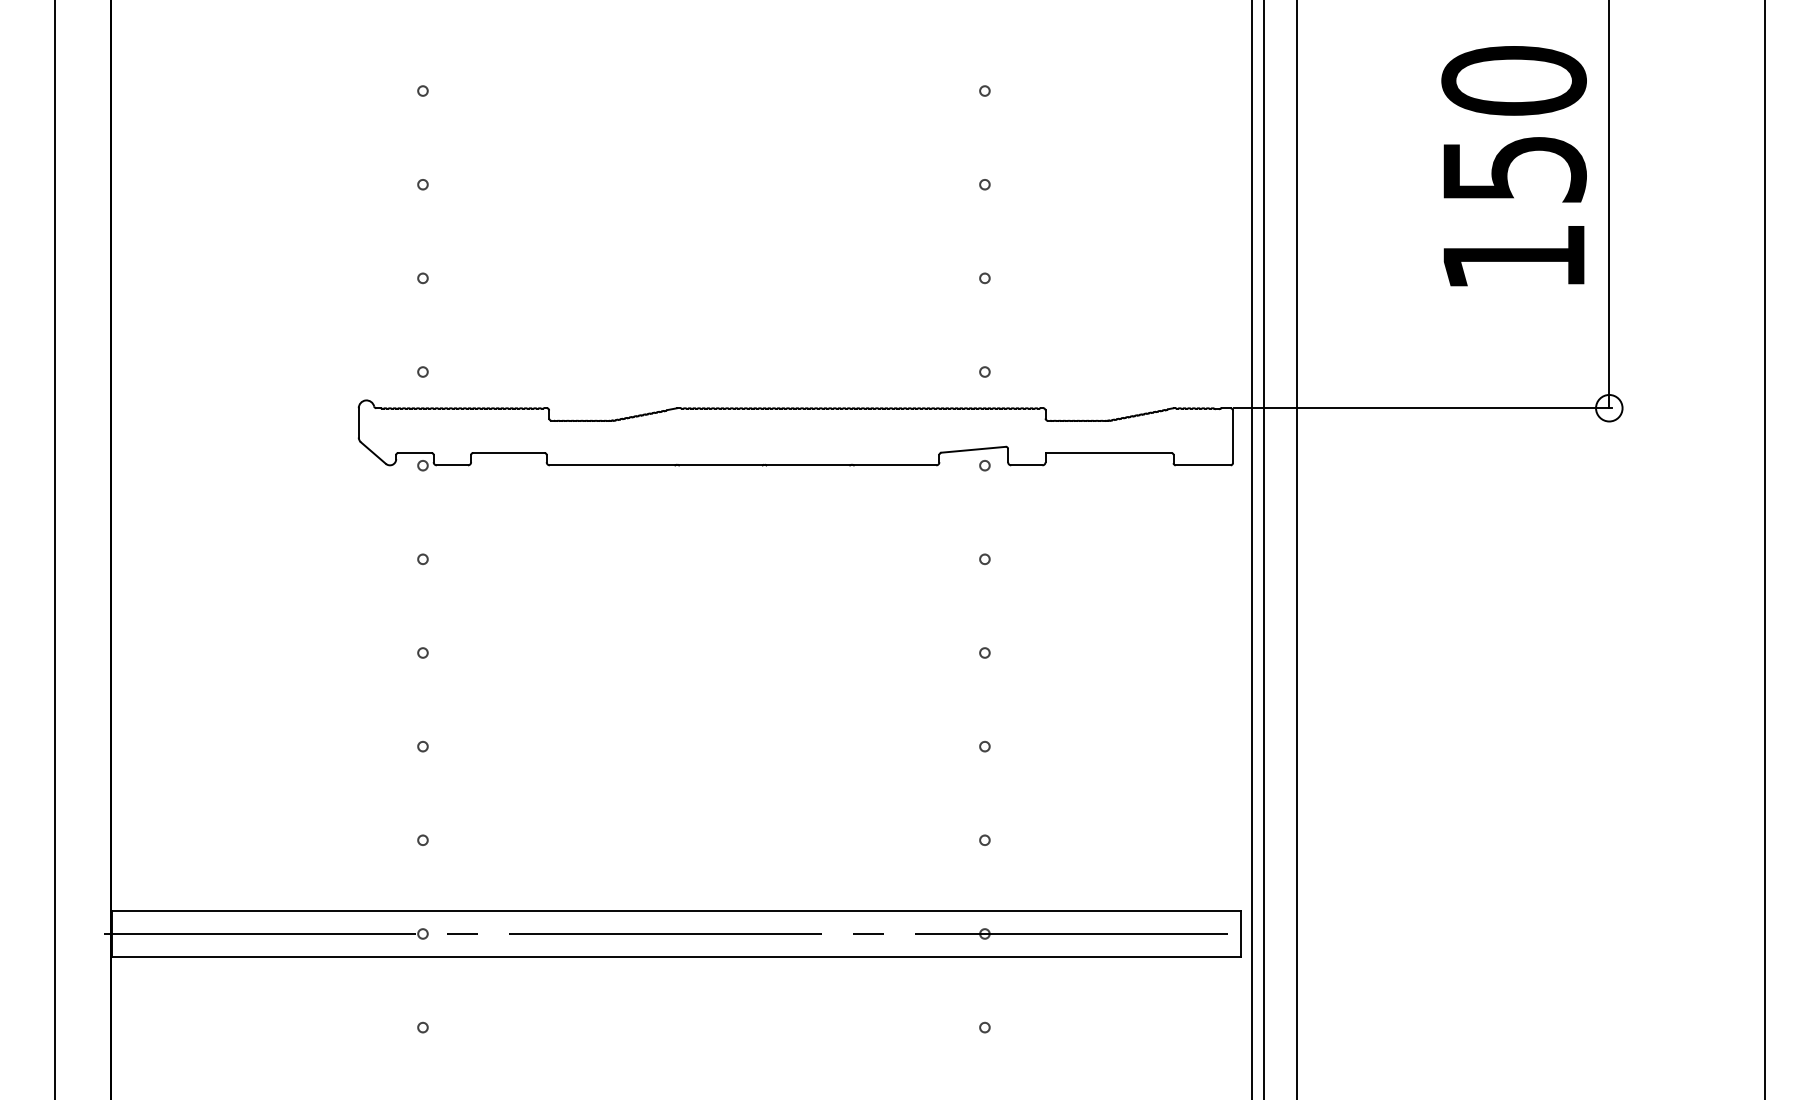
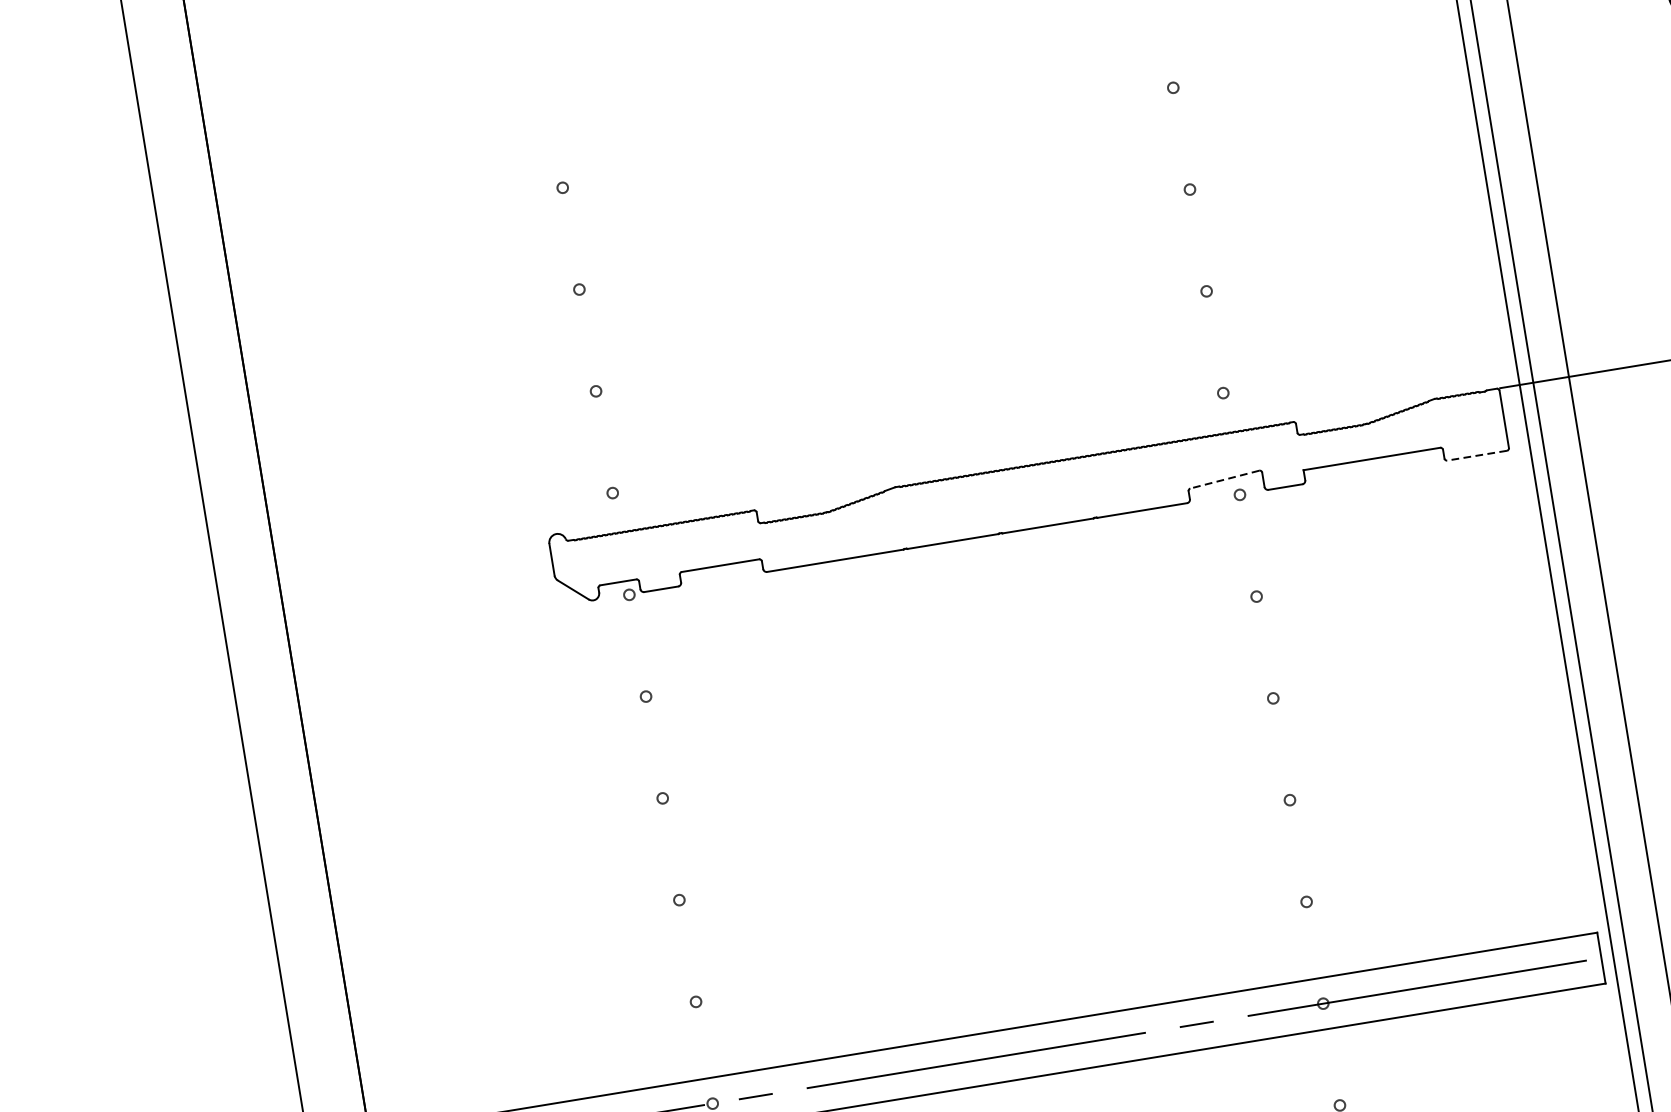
line: (973, 449) -> (1224, 479), solid -> dashed
line: (1202, 465) -> (1476, 455), solid -> dashed

